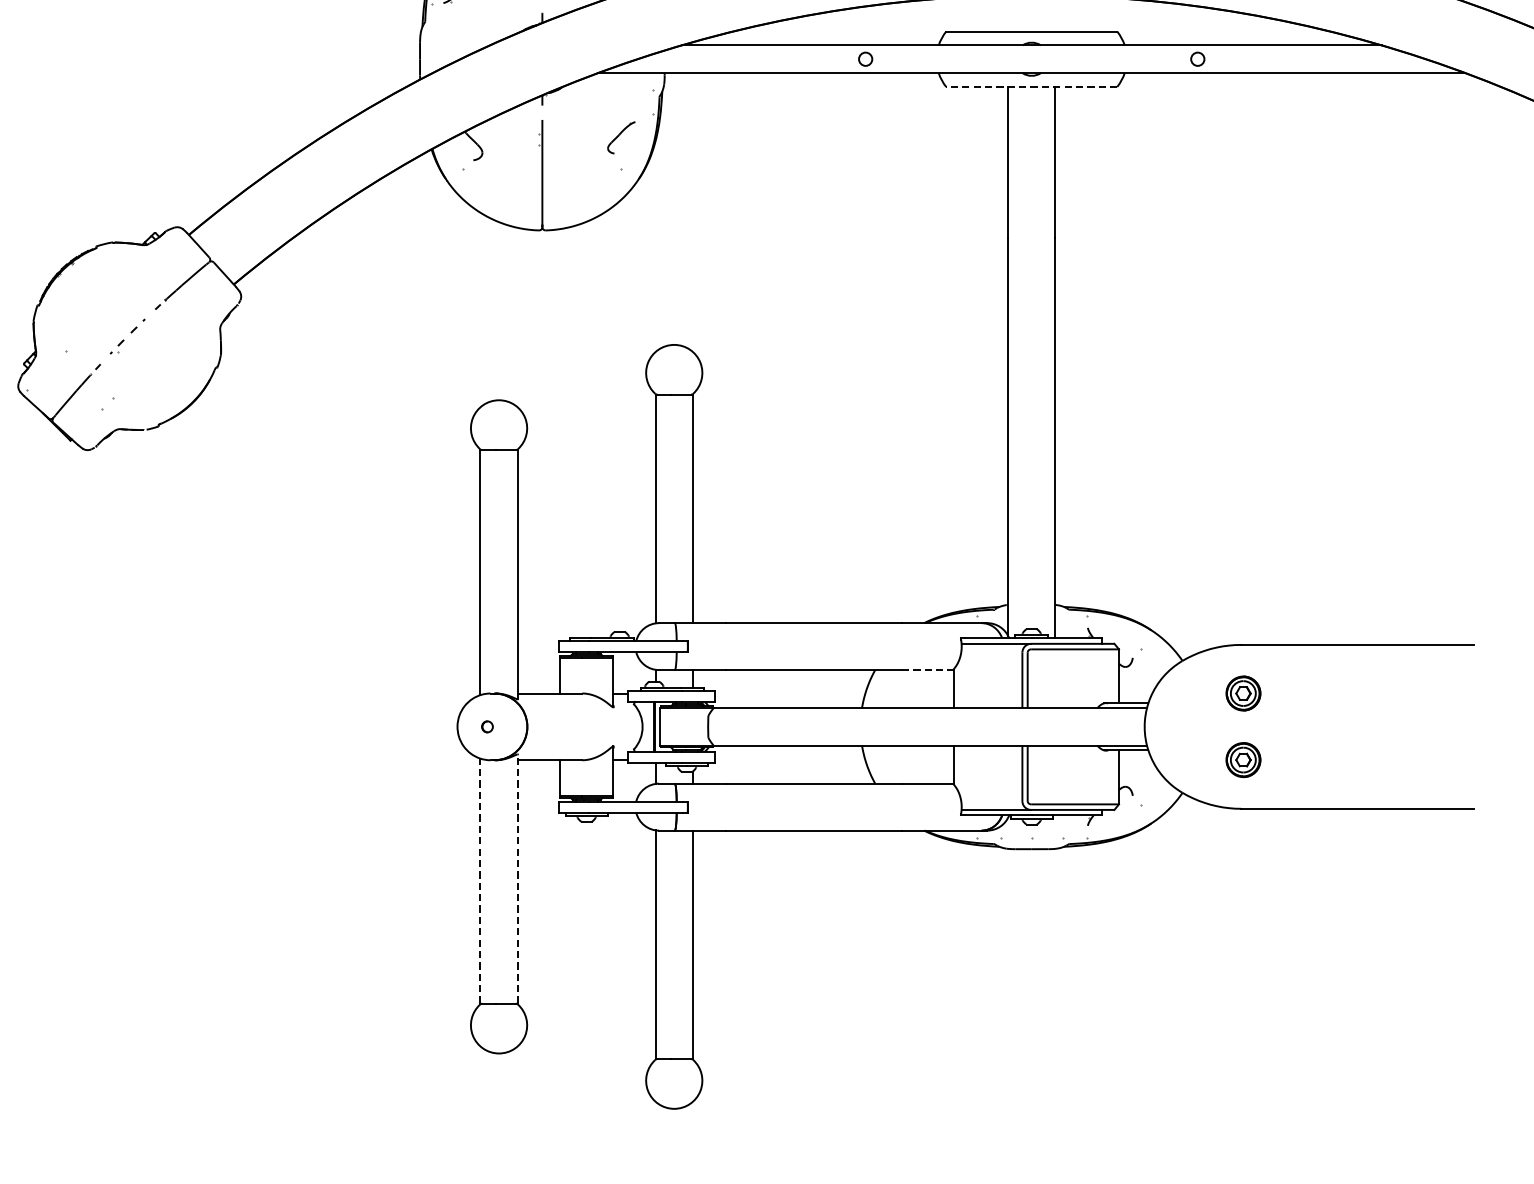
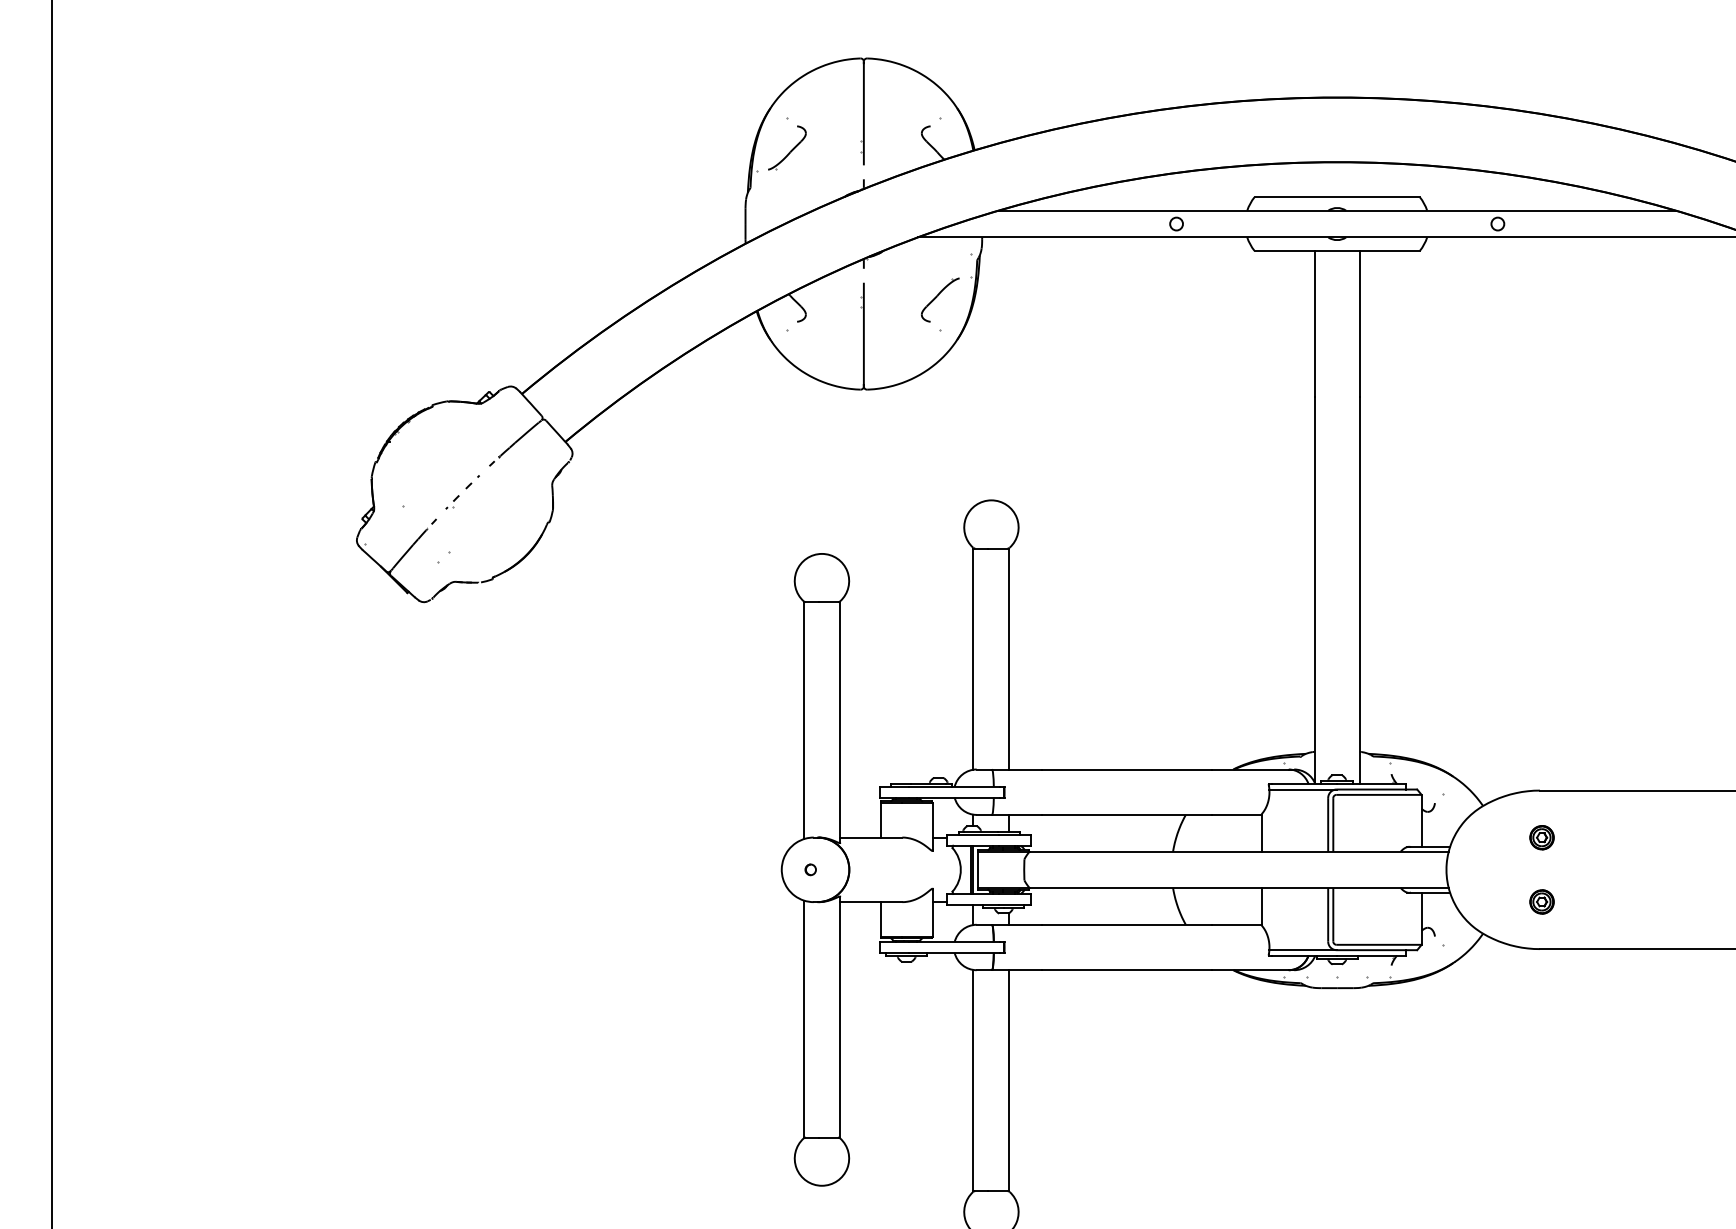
line: (1032, 86) -> (1337, 250), dashed -> solid
part: (621, 137) -> (940, 299), size x1.43
line: (927, 669) -> (1236, 814), dashed -> solid
part: (1242, 693) -> (1541, 837), size x0.71
part: (1242, 759) -> (1541, 901), size x0.71
line: (518, 879) -> (840, 1017), dashed -> solid
line: (479, 881) -> (803, 1019), dashed -> solid

